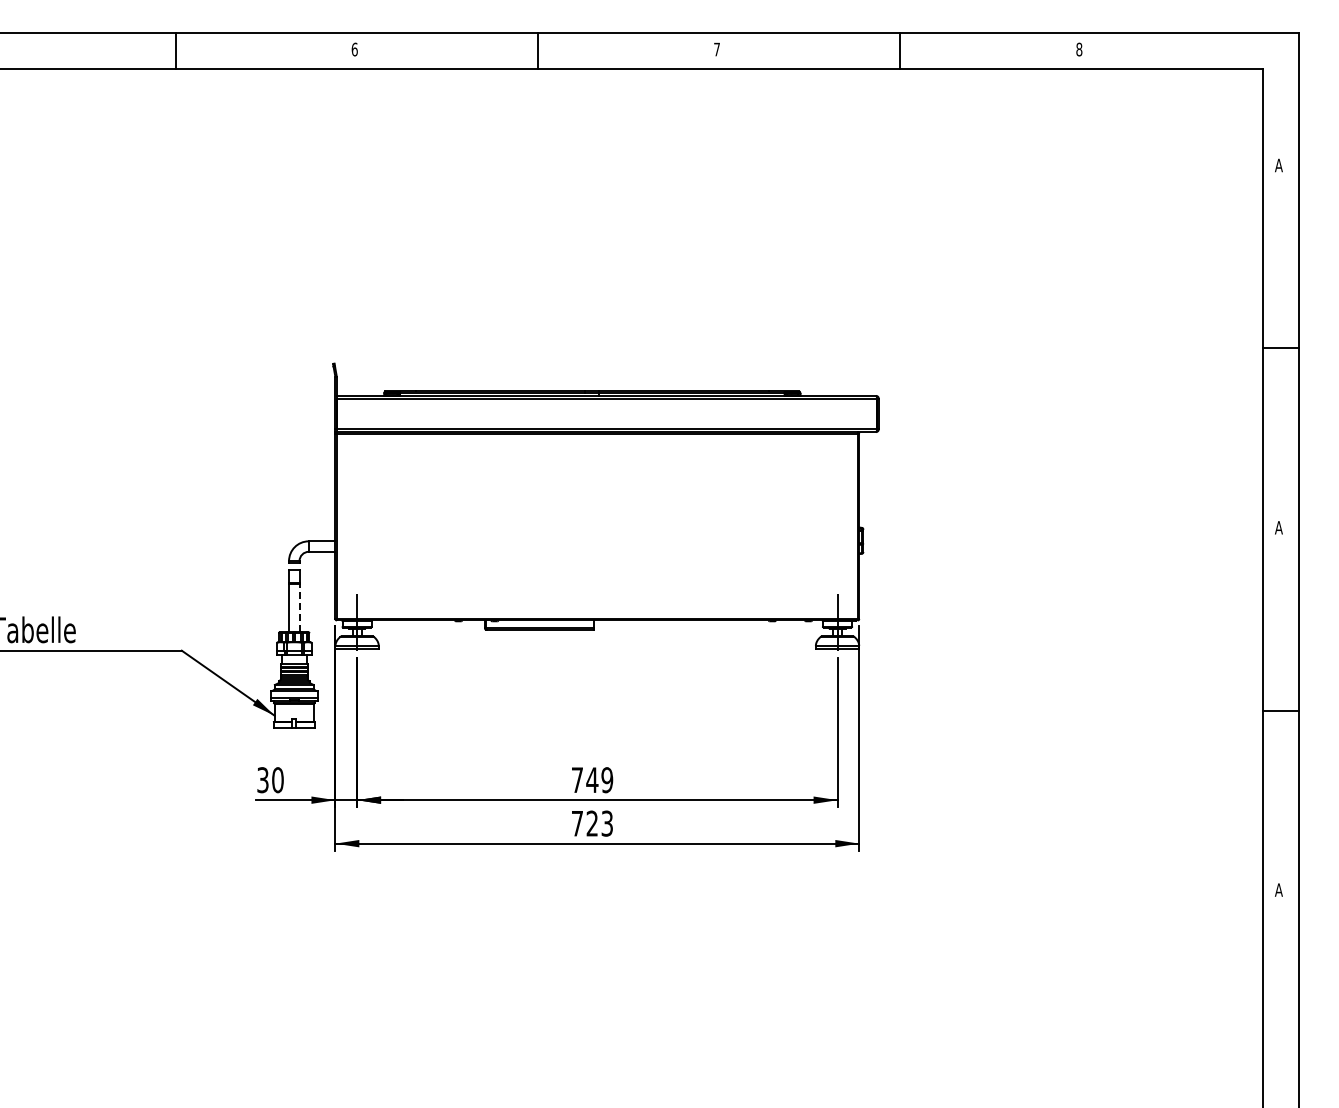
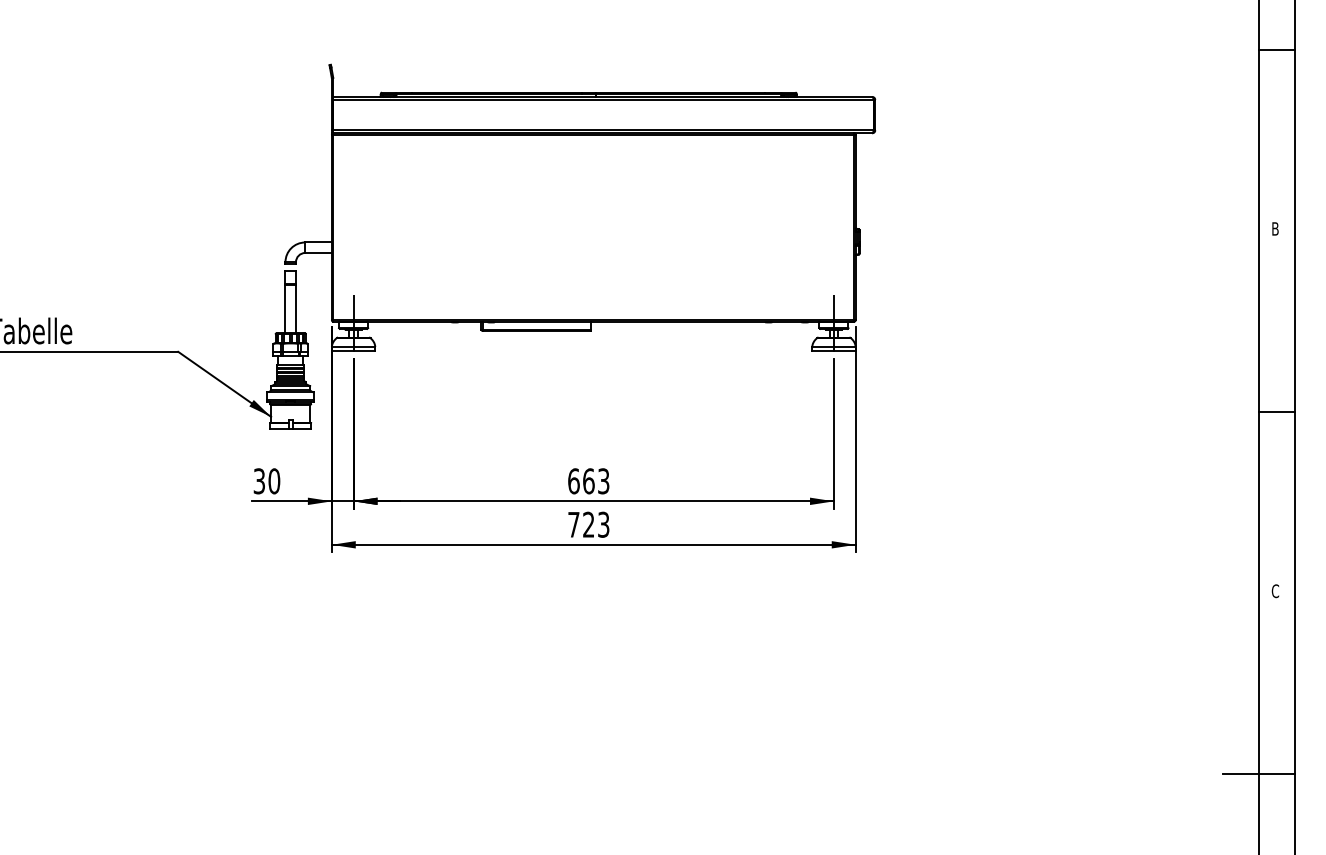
text: (1278, 527) -> (1274, 228), A -> B
line: (299, 608) -> (295, 309), dashed -> solid
text: (592, 780) -> (588, 481), 749 -> 663
text: (1278, 889) -> (1274, 590), A -> C
line: (1262, 1072) -> (1258, 773), added

